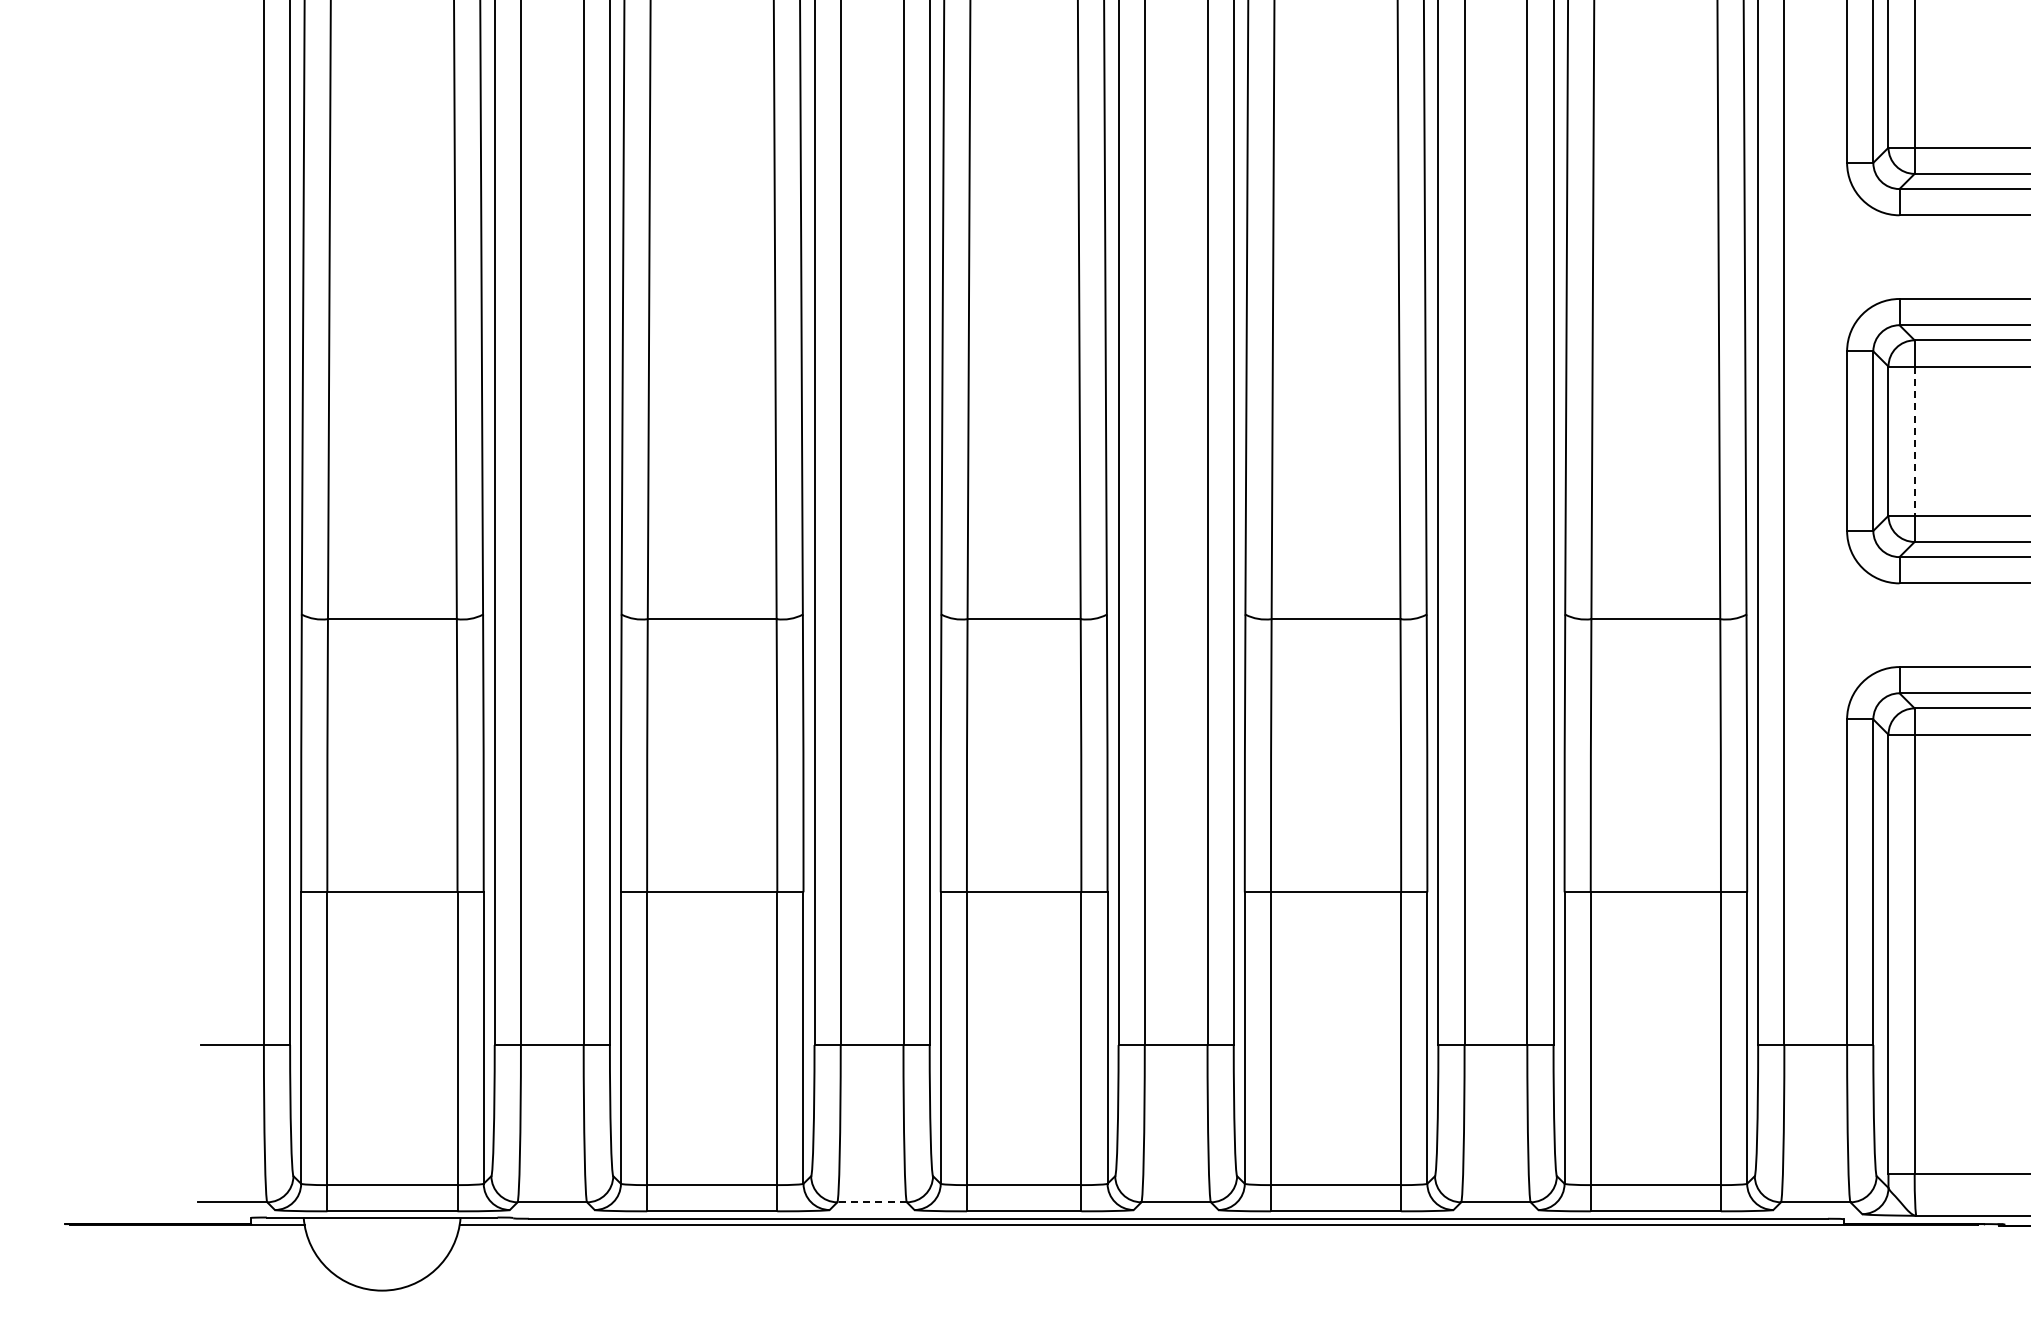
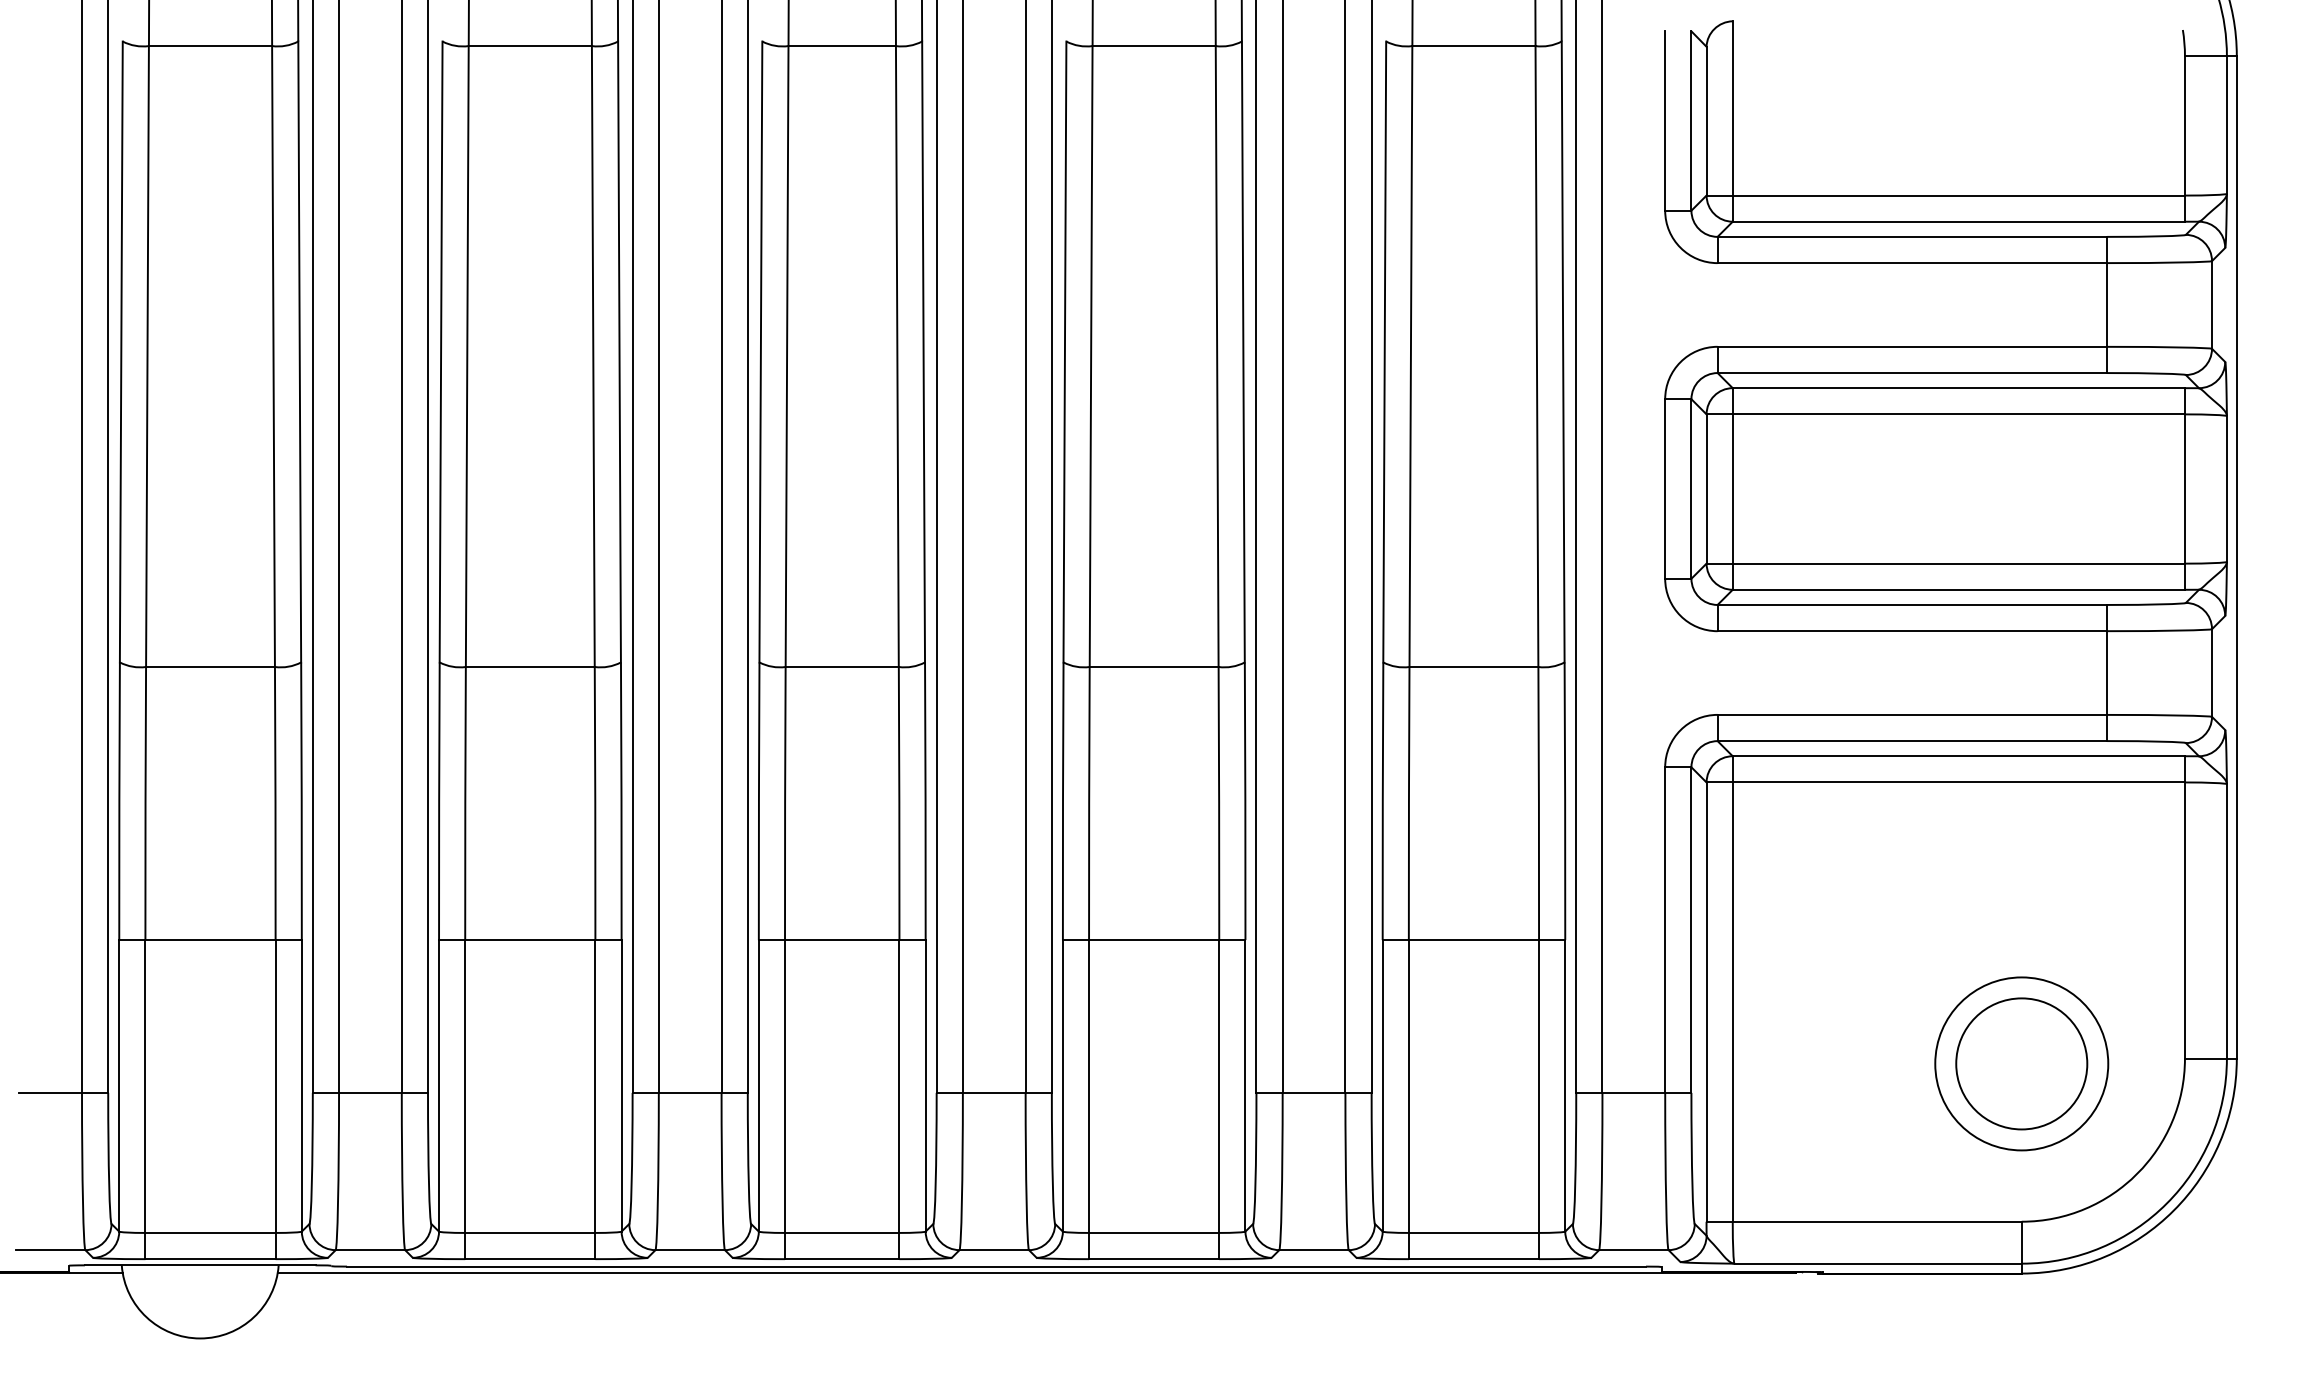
line: (1914, 441) -> (1732, 489), dashed -> solid
line: (872, 1202) -> (690, 1250), dashed -> solid

